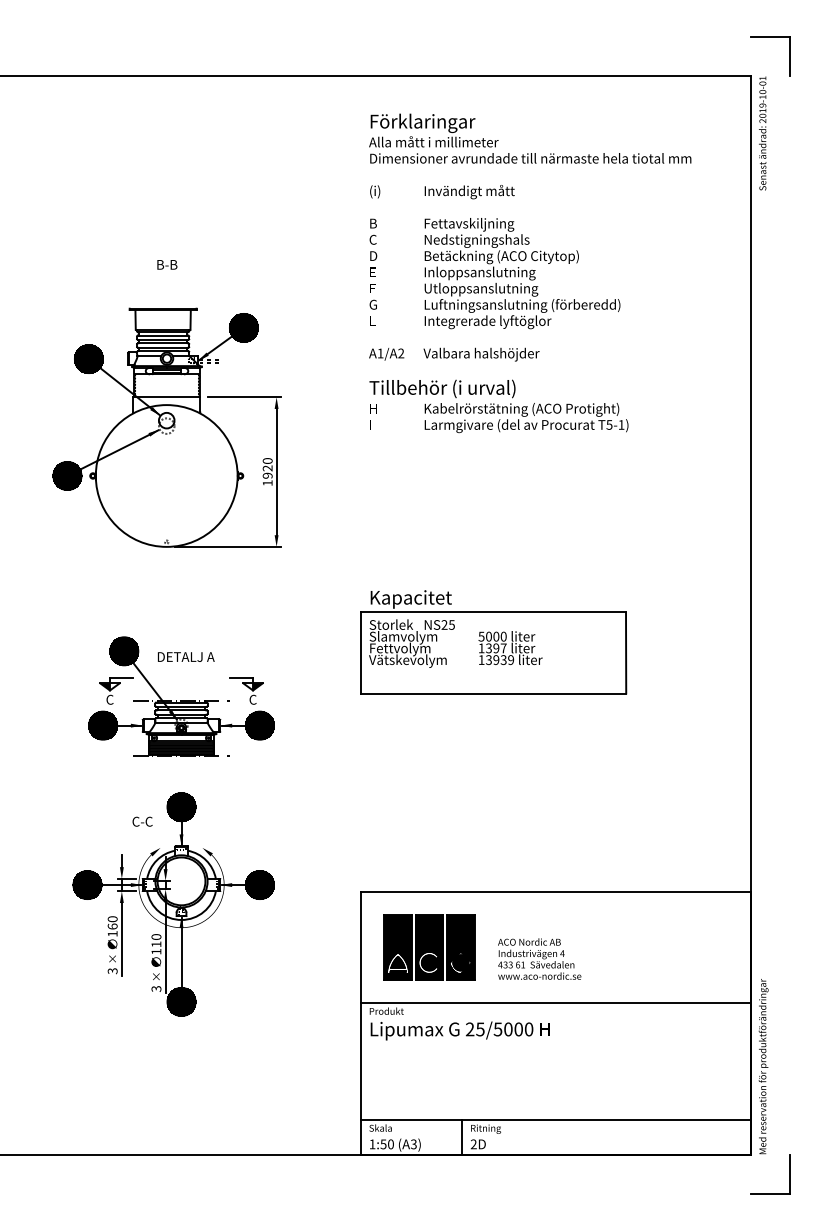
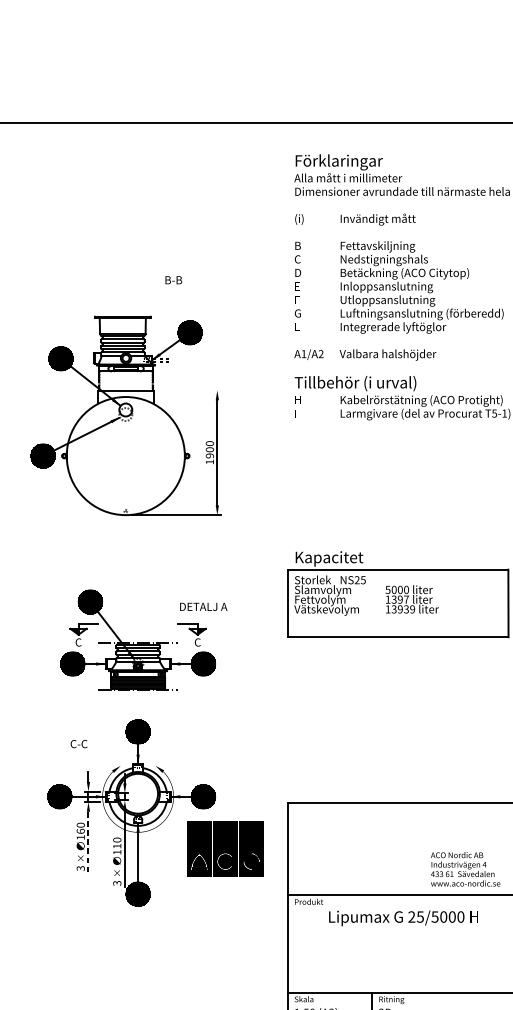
text: (167, 264) -> (173, 279), moved
line: (244, 397) -> (190, 390), removed
text: (267, 468) -> (209, 449), 1920 -> 1900
text: (186, 656) -> (203, 606), moved
text: (142, 821) -> (78, 743), moved
line: (121, 939) -> (88, 842), solid -> dashed
part: (429, 947) -> (225, 848), moved
text: (539, 958) -> (465, 868), moved
text: (459, 1030) -> (402, 917), moved

